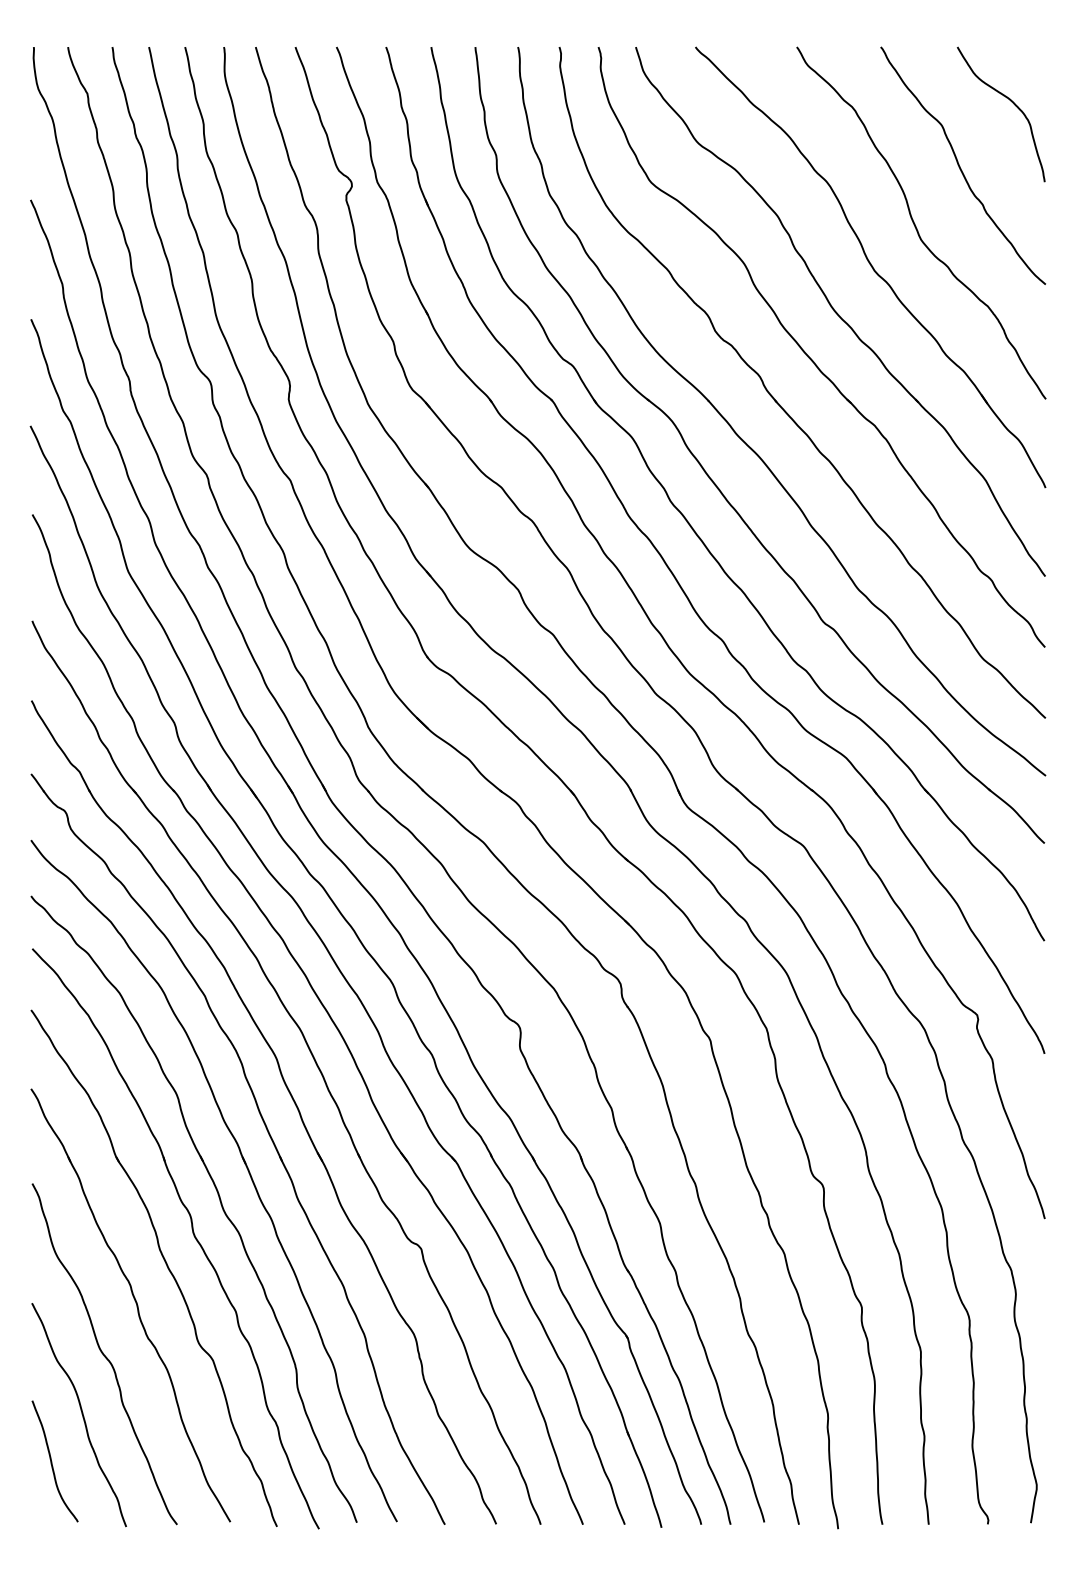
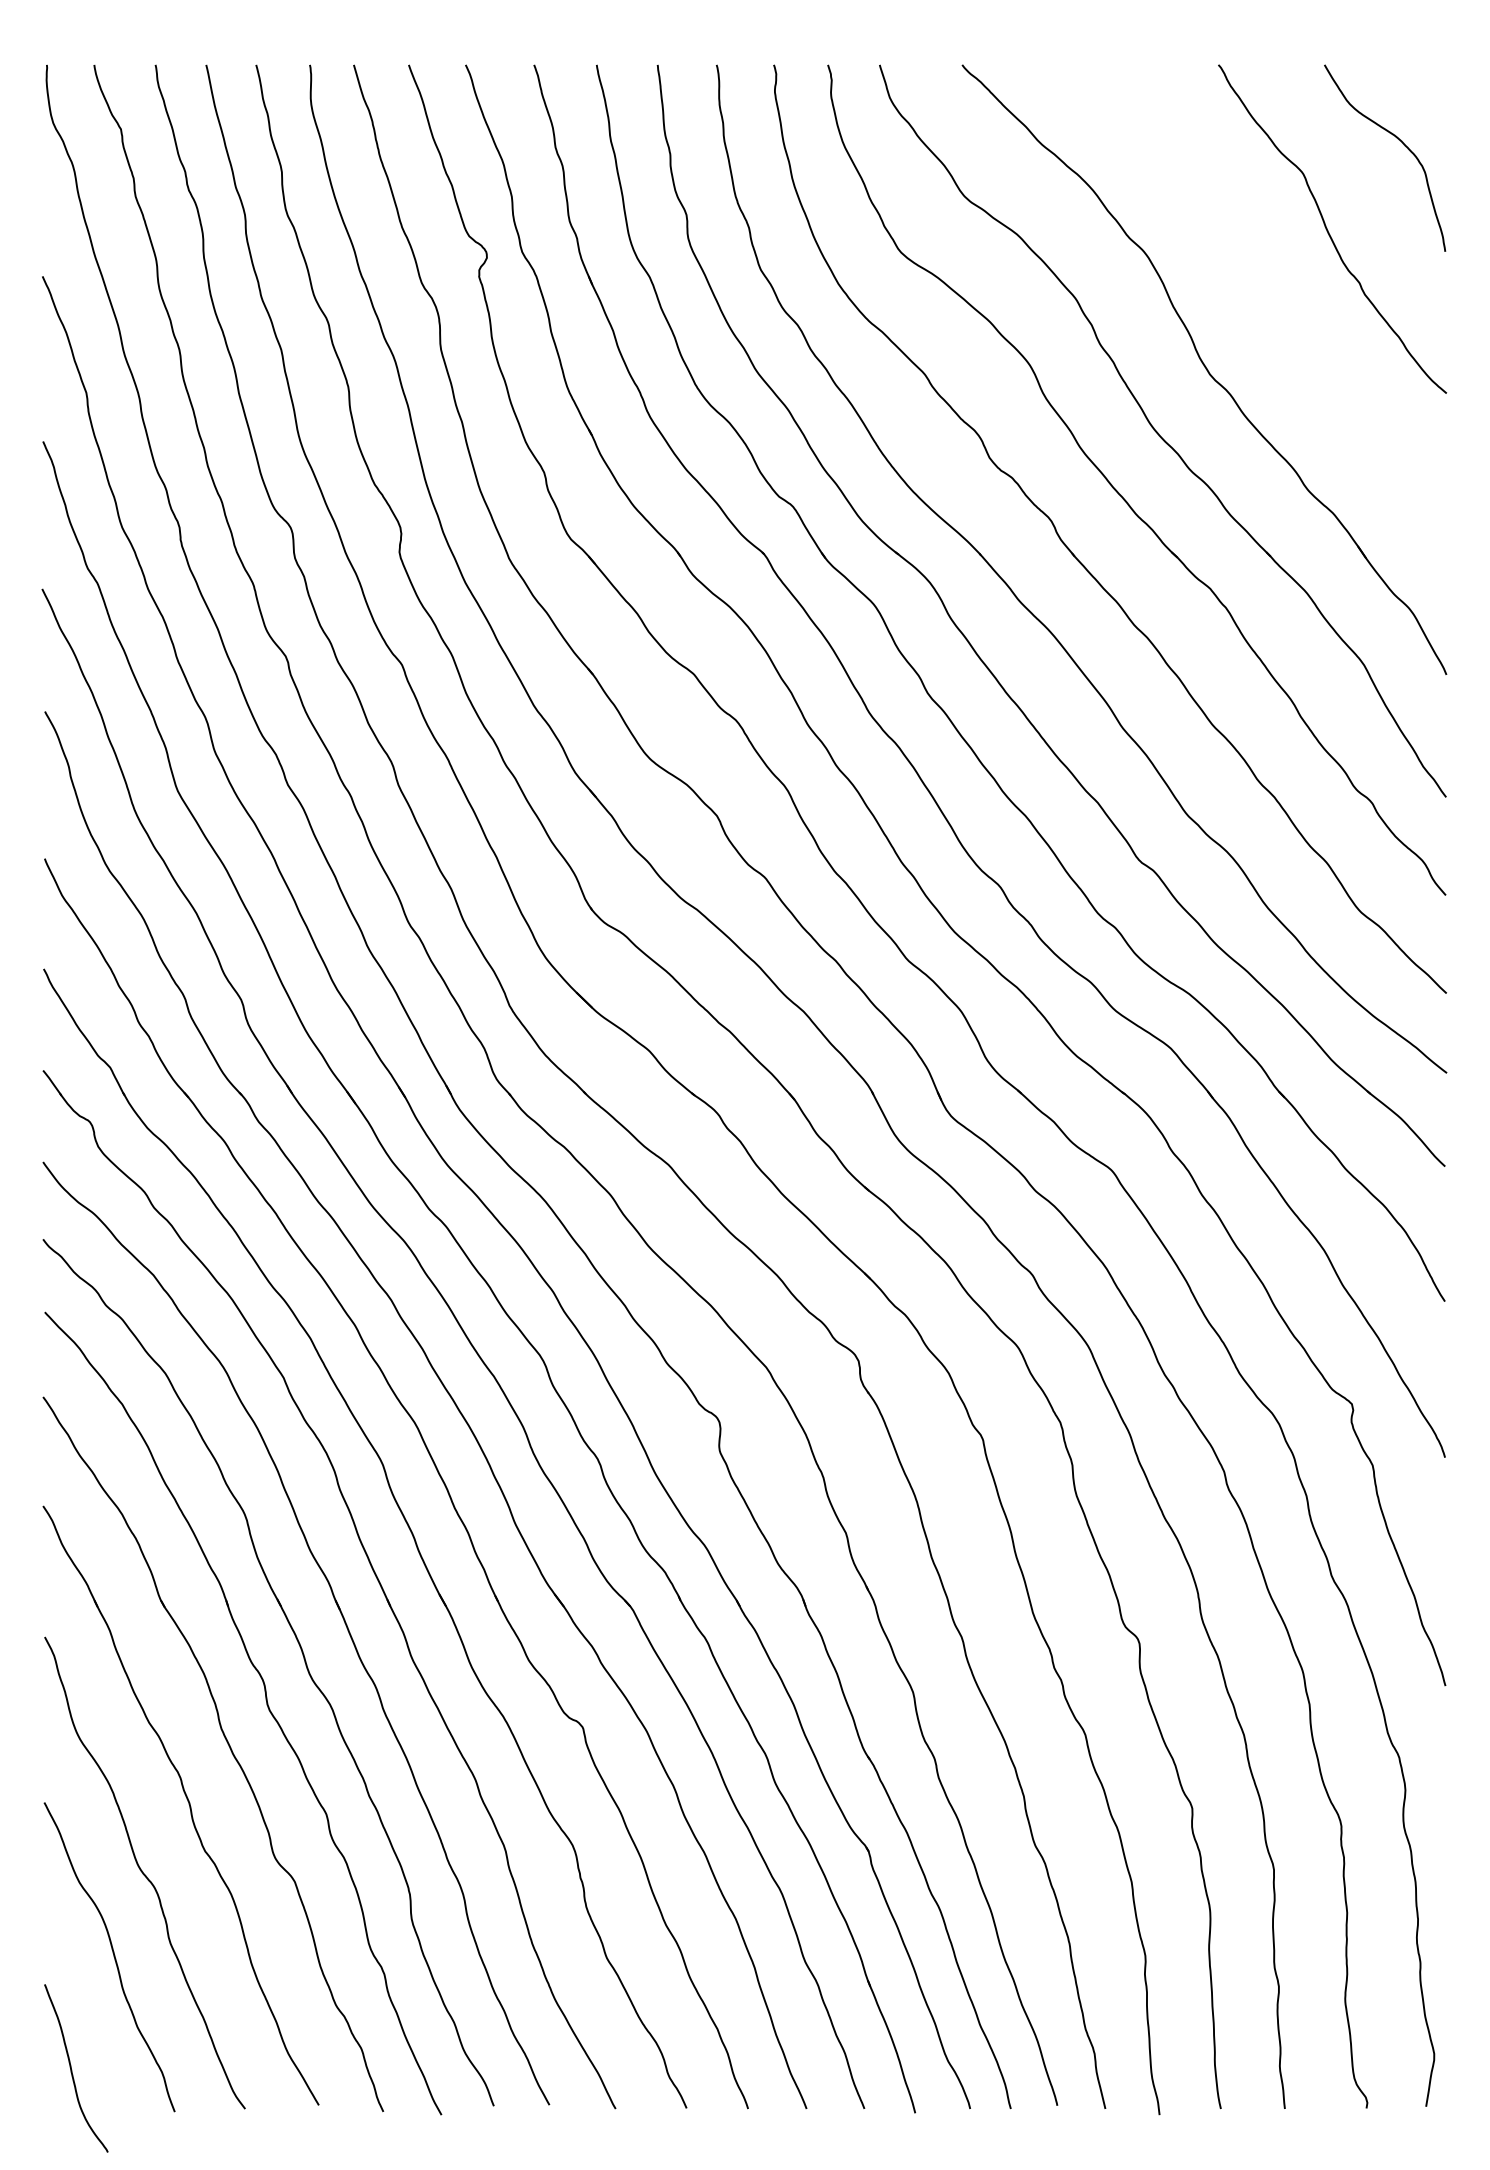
curve: (915, 223) -> (1266, 308), removed
curve: (52, 1461) -> (72, 2068), moved

